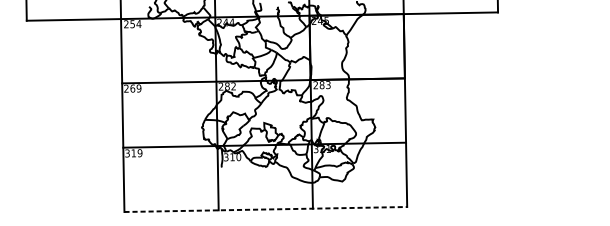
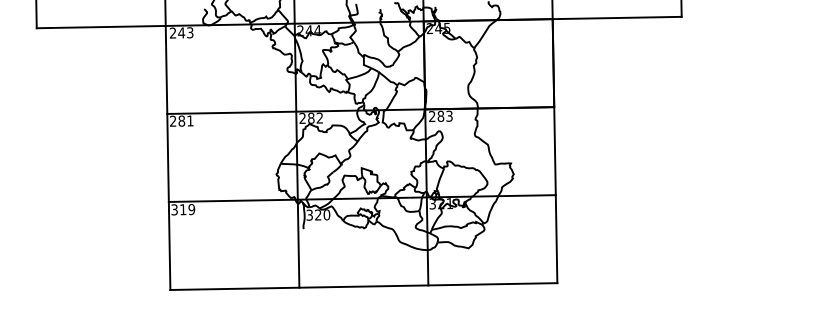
text: (135, 23) -> (185, 32), 254 -> 243
text: (135, 88) -> (185, 120), 269 -> 281
text: (232, 156) -> (318, 214), 310 -> 320
line: (265, 209) -> (363, 286), dashed -> solid

